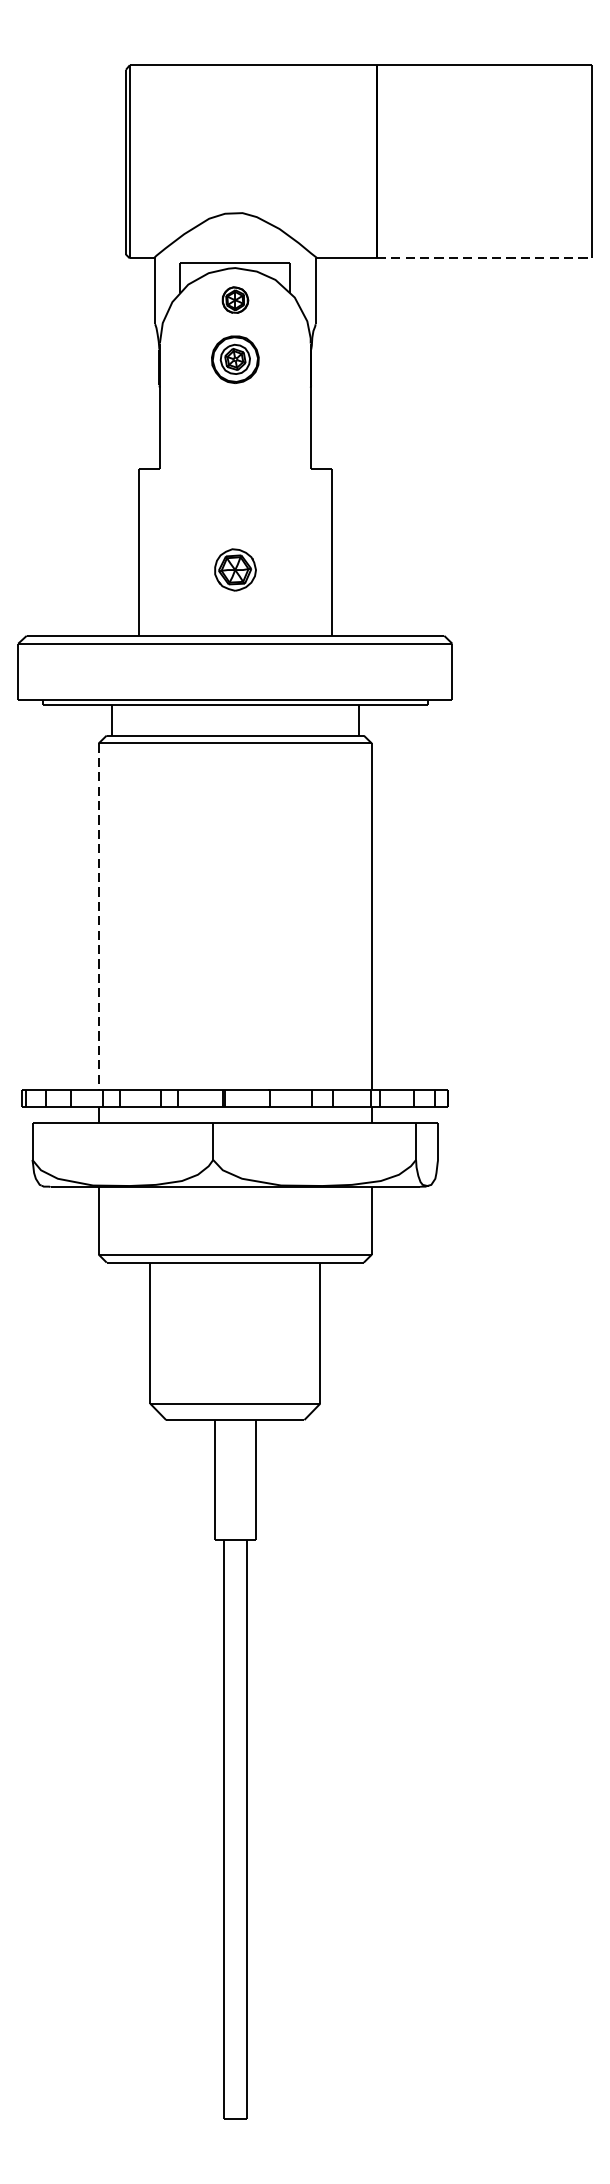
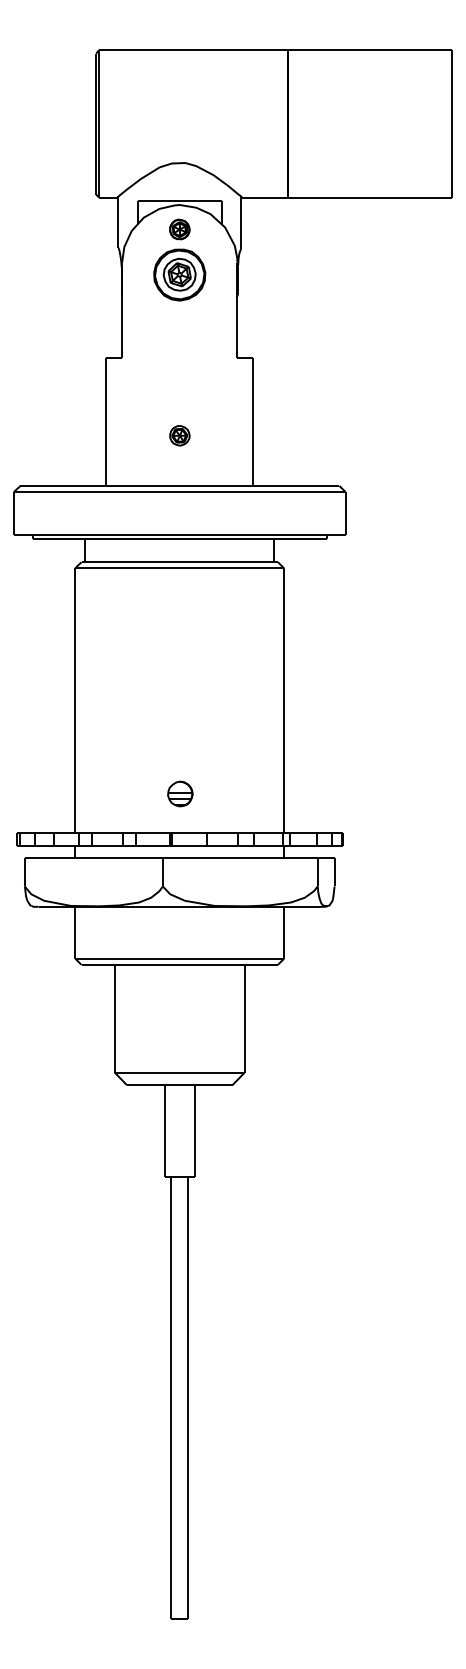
line: (484, 258) -> (370, 197), dashed -> solid
part: (234, 359) -> (179, 274), size x1.43
part: (234, 569) -> (179, 435), size x0.62
line: (98, 917) -> (75, 701), dashed -> solid
part: (236, 1038) -> (180, 793), added

